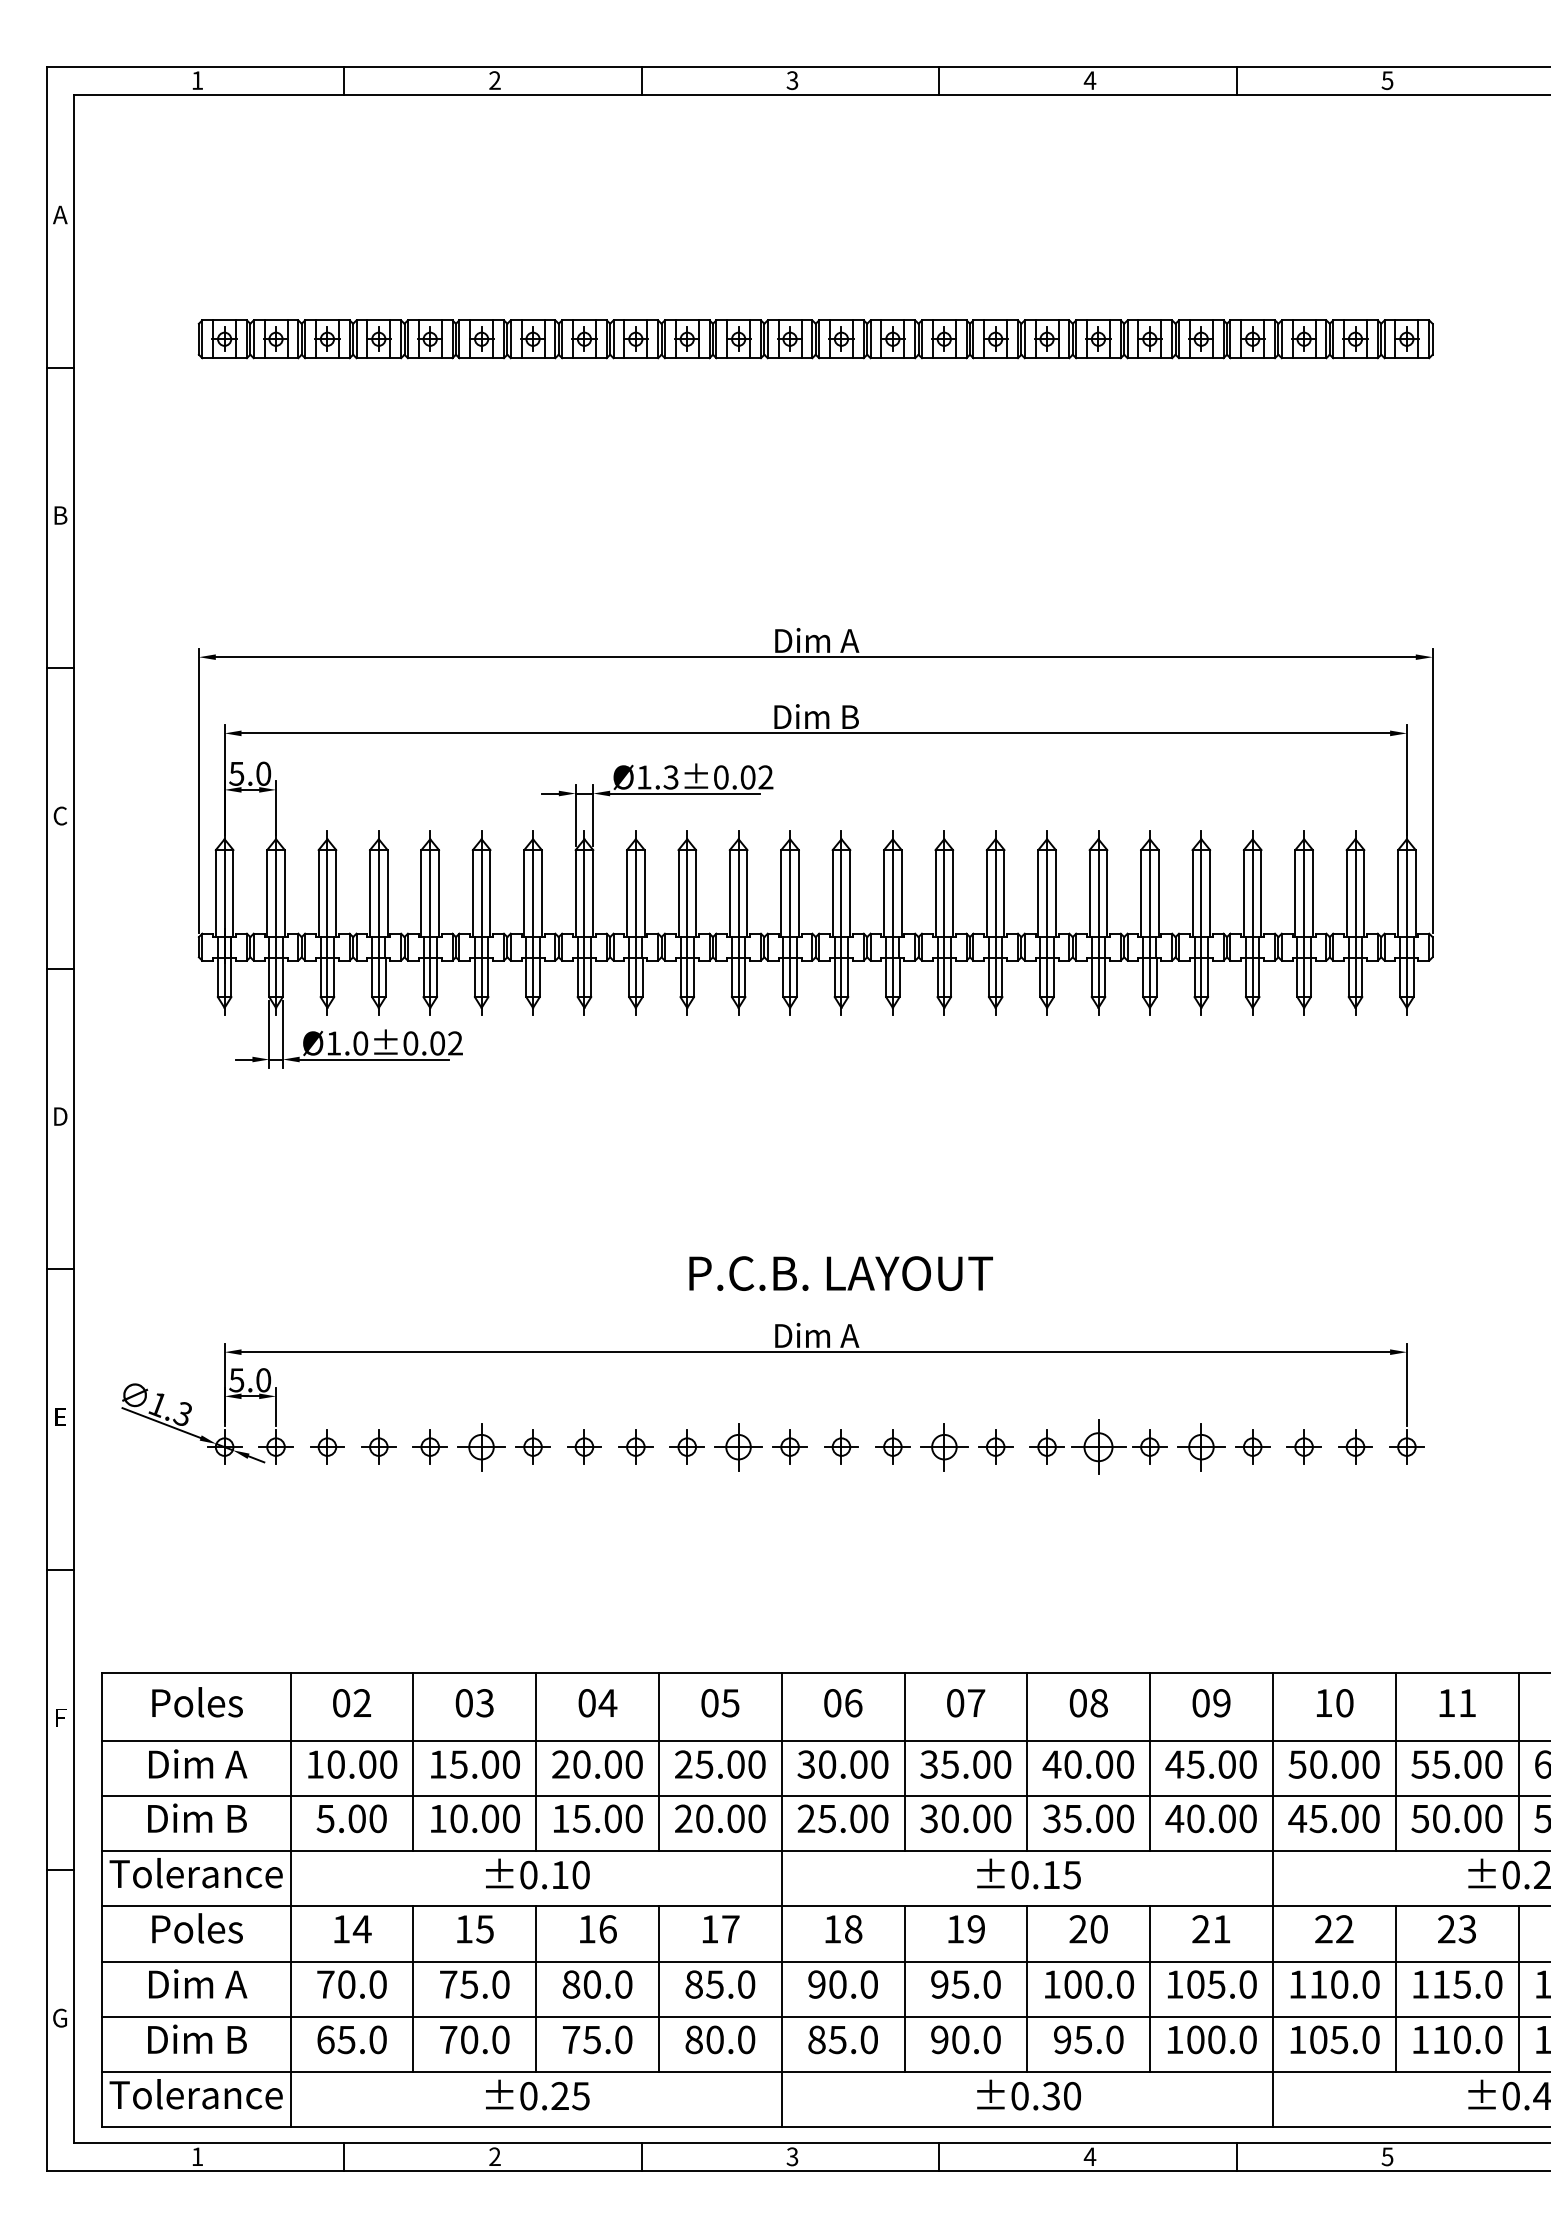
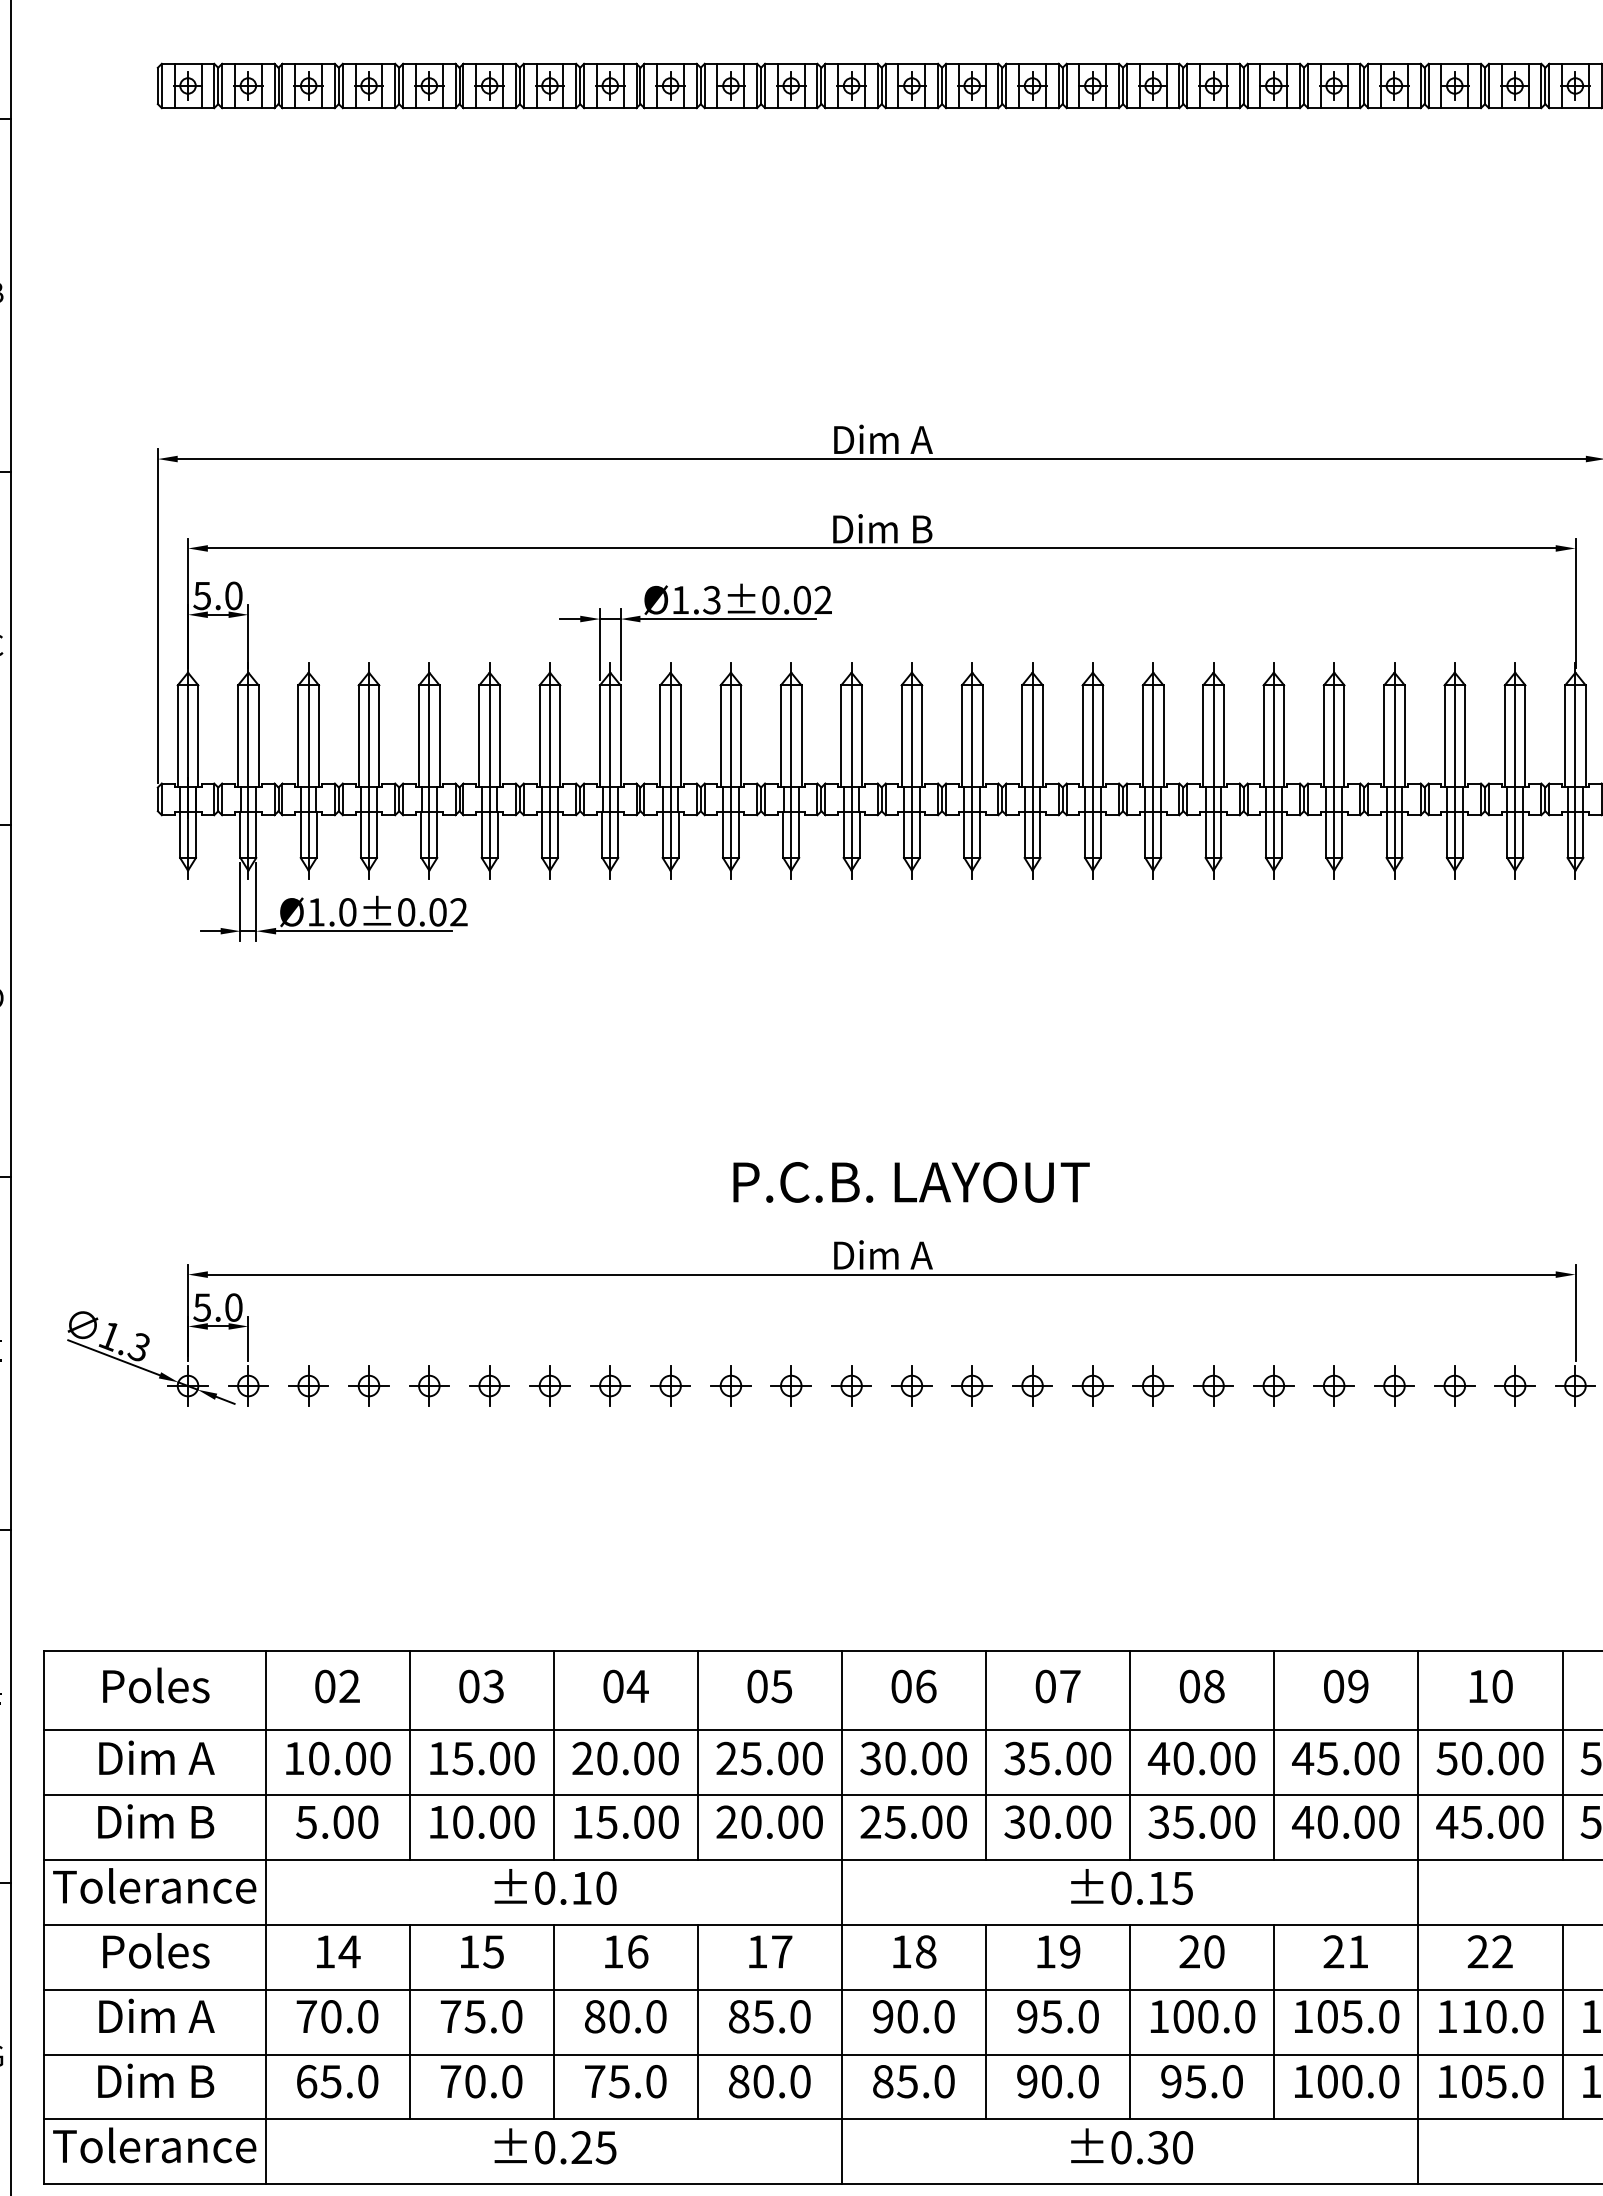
part: (481, 1446) -> (489, 1385), size x0.71
part: (738, 1446) -> (791, 1385), size x0.71
part: (943, 1446) -> (1031, 1385), size x0.71
part: (1098, 1446) -> (1213, 1385), size x0.62
part: (1200, 1446) -> (1333, 1385), size x0.71

